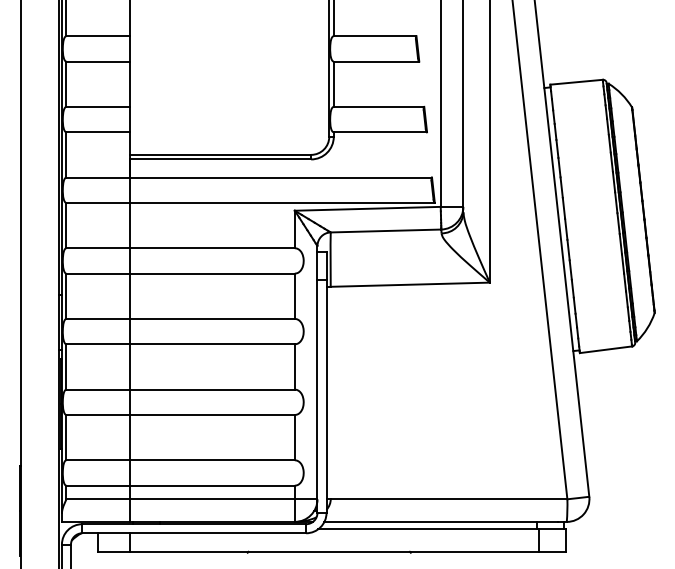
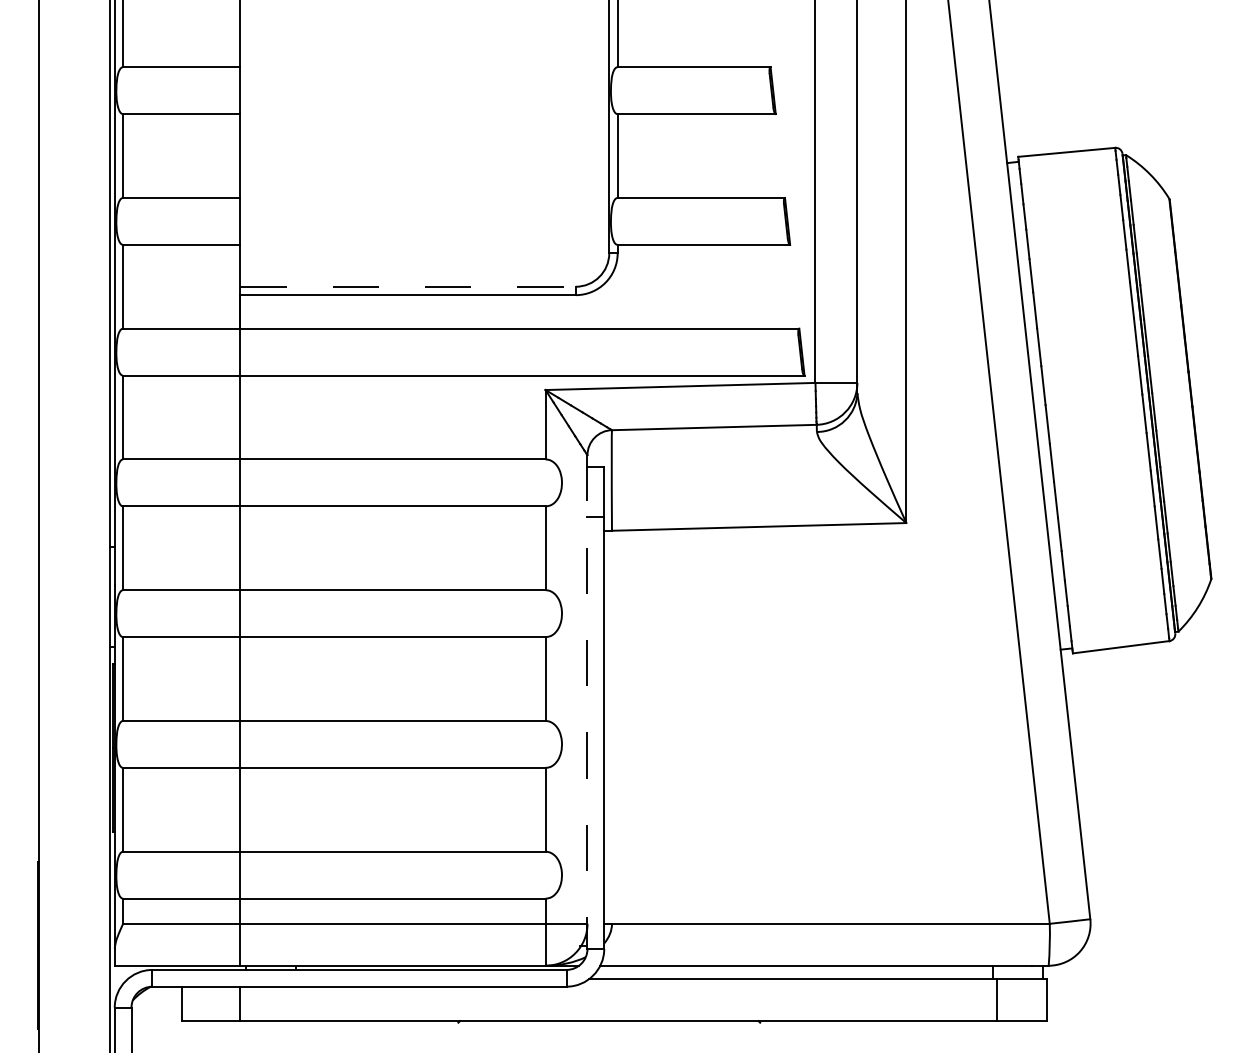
line: (220, 154) -> (408, 286), solid -> dashed
line: (317, 372) -> (587, 689), solid -> dashed

